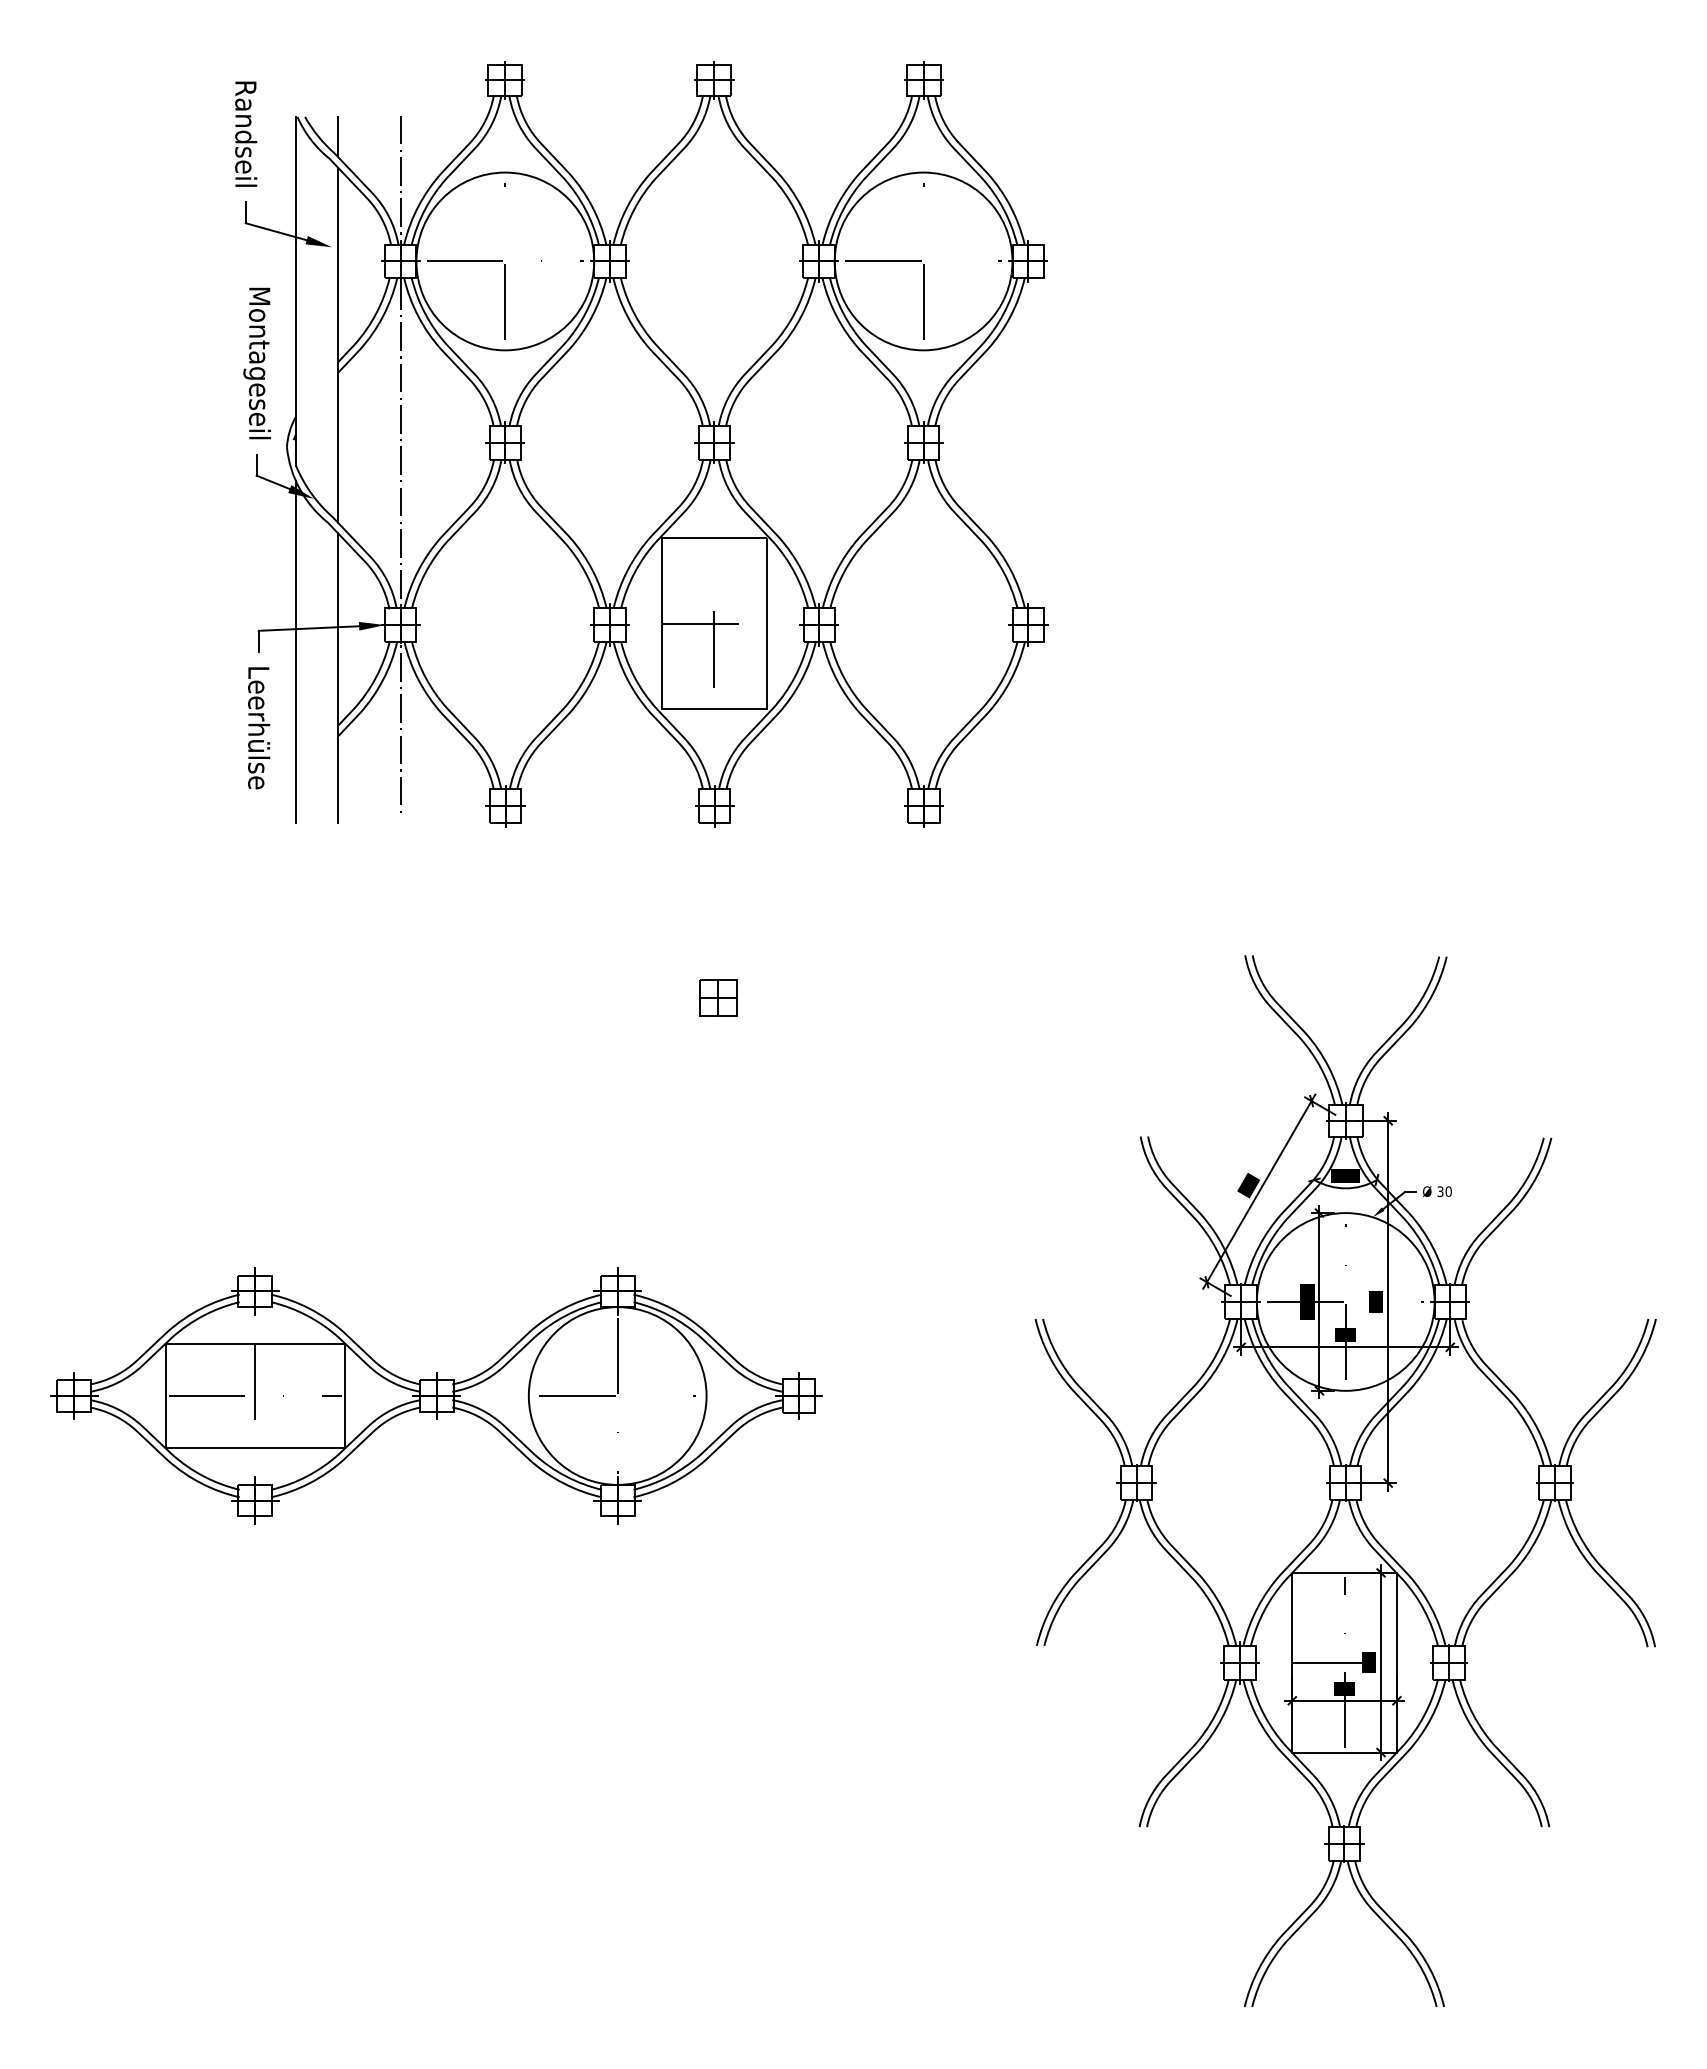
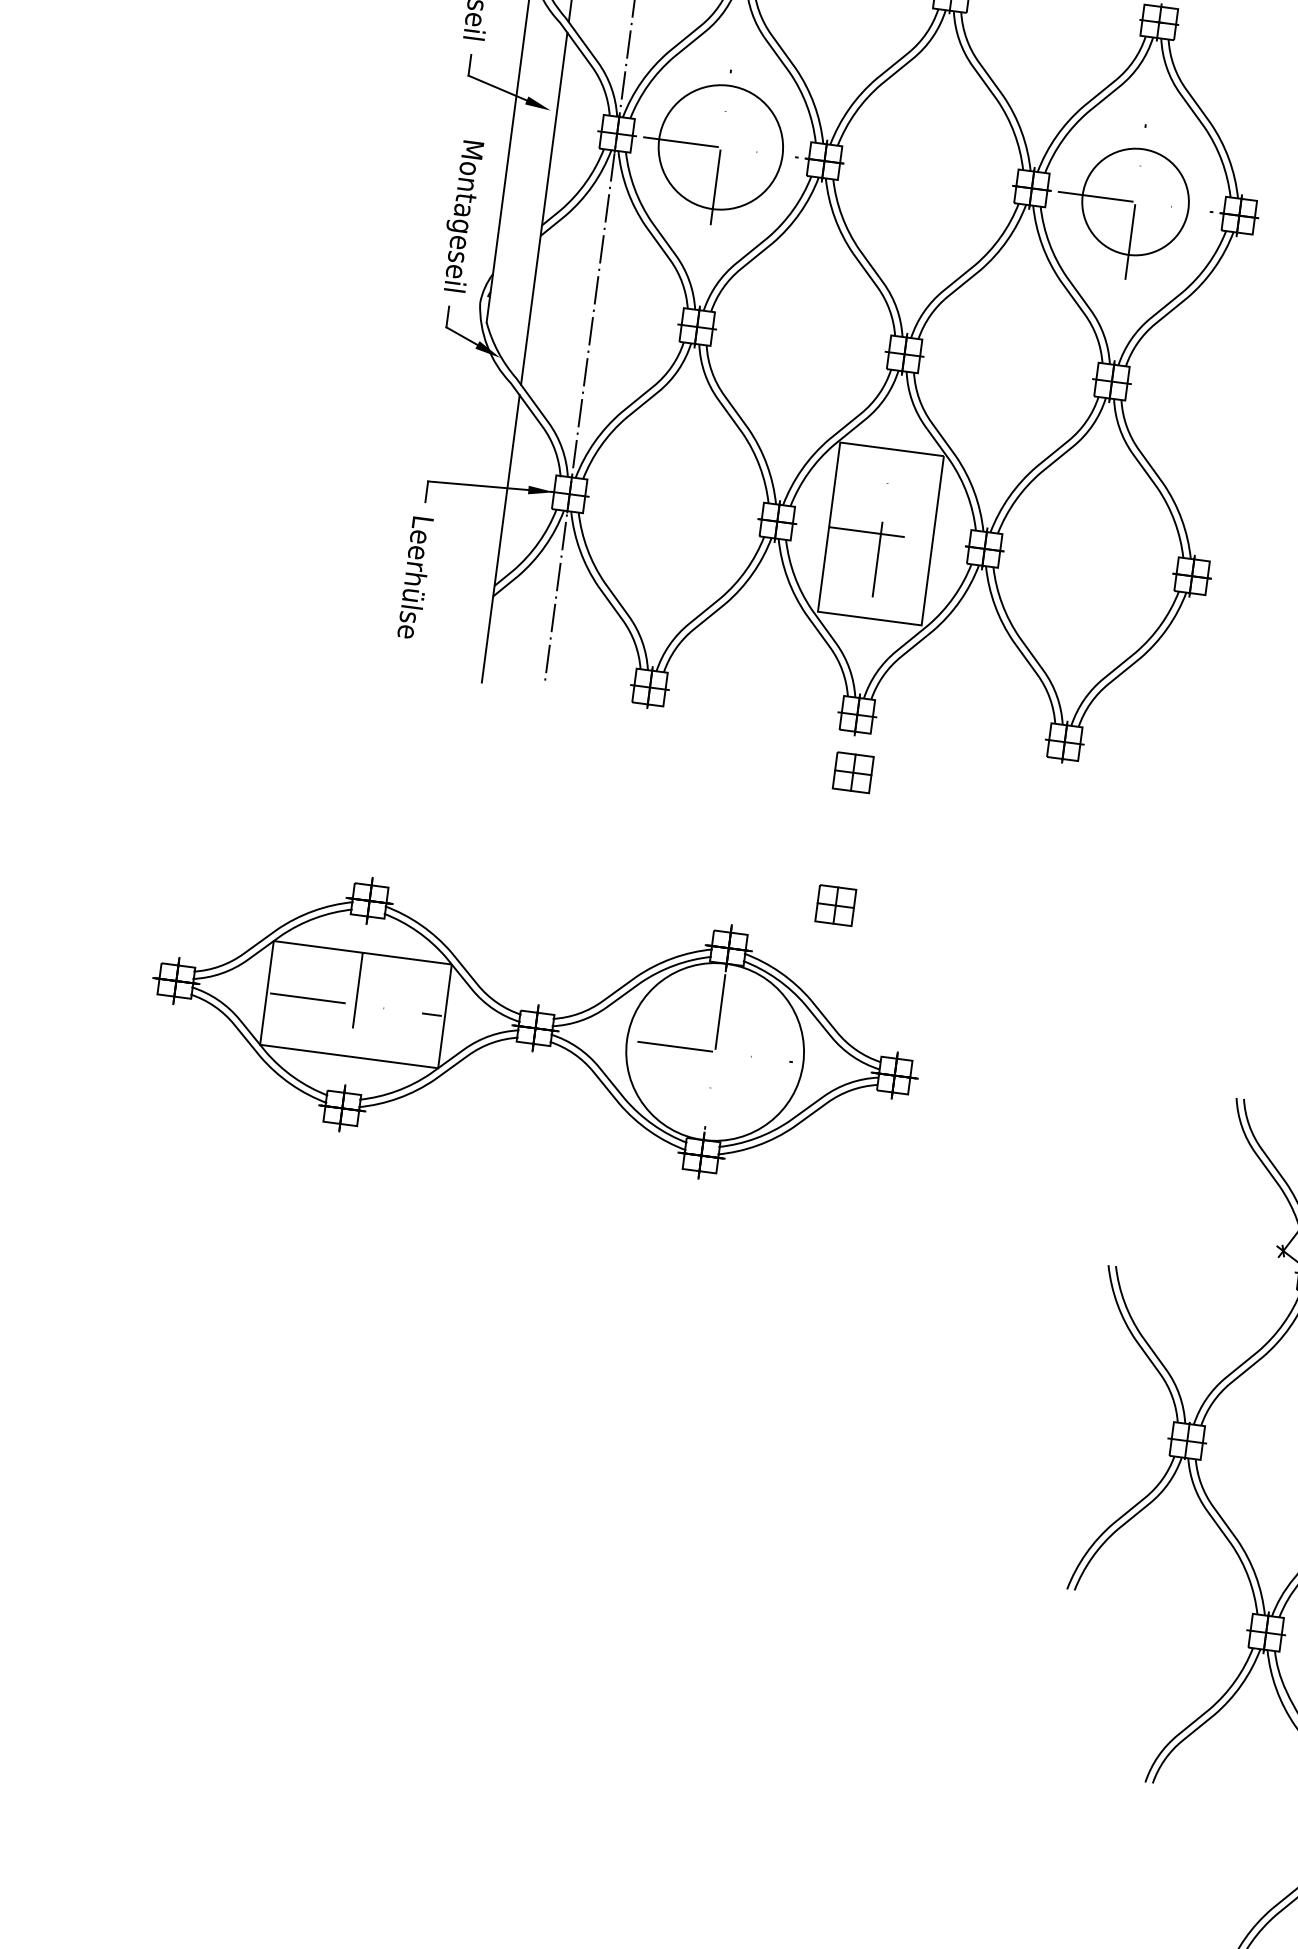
circle: (505, 261) -> (721, 147), size x0.7
circle: (923, 261) -> (1135, 202), size x0.6
line: (295, 652) -> (461, 507), removed
part: (718, 863) -> (853, 772), added
part: (436, 1395) -> (535, 1027), moved

